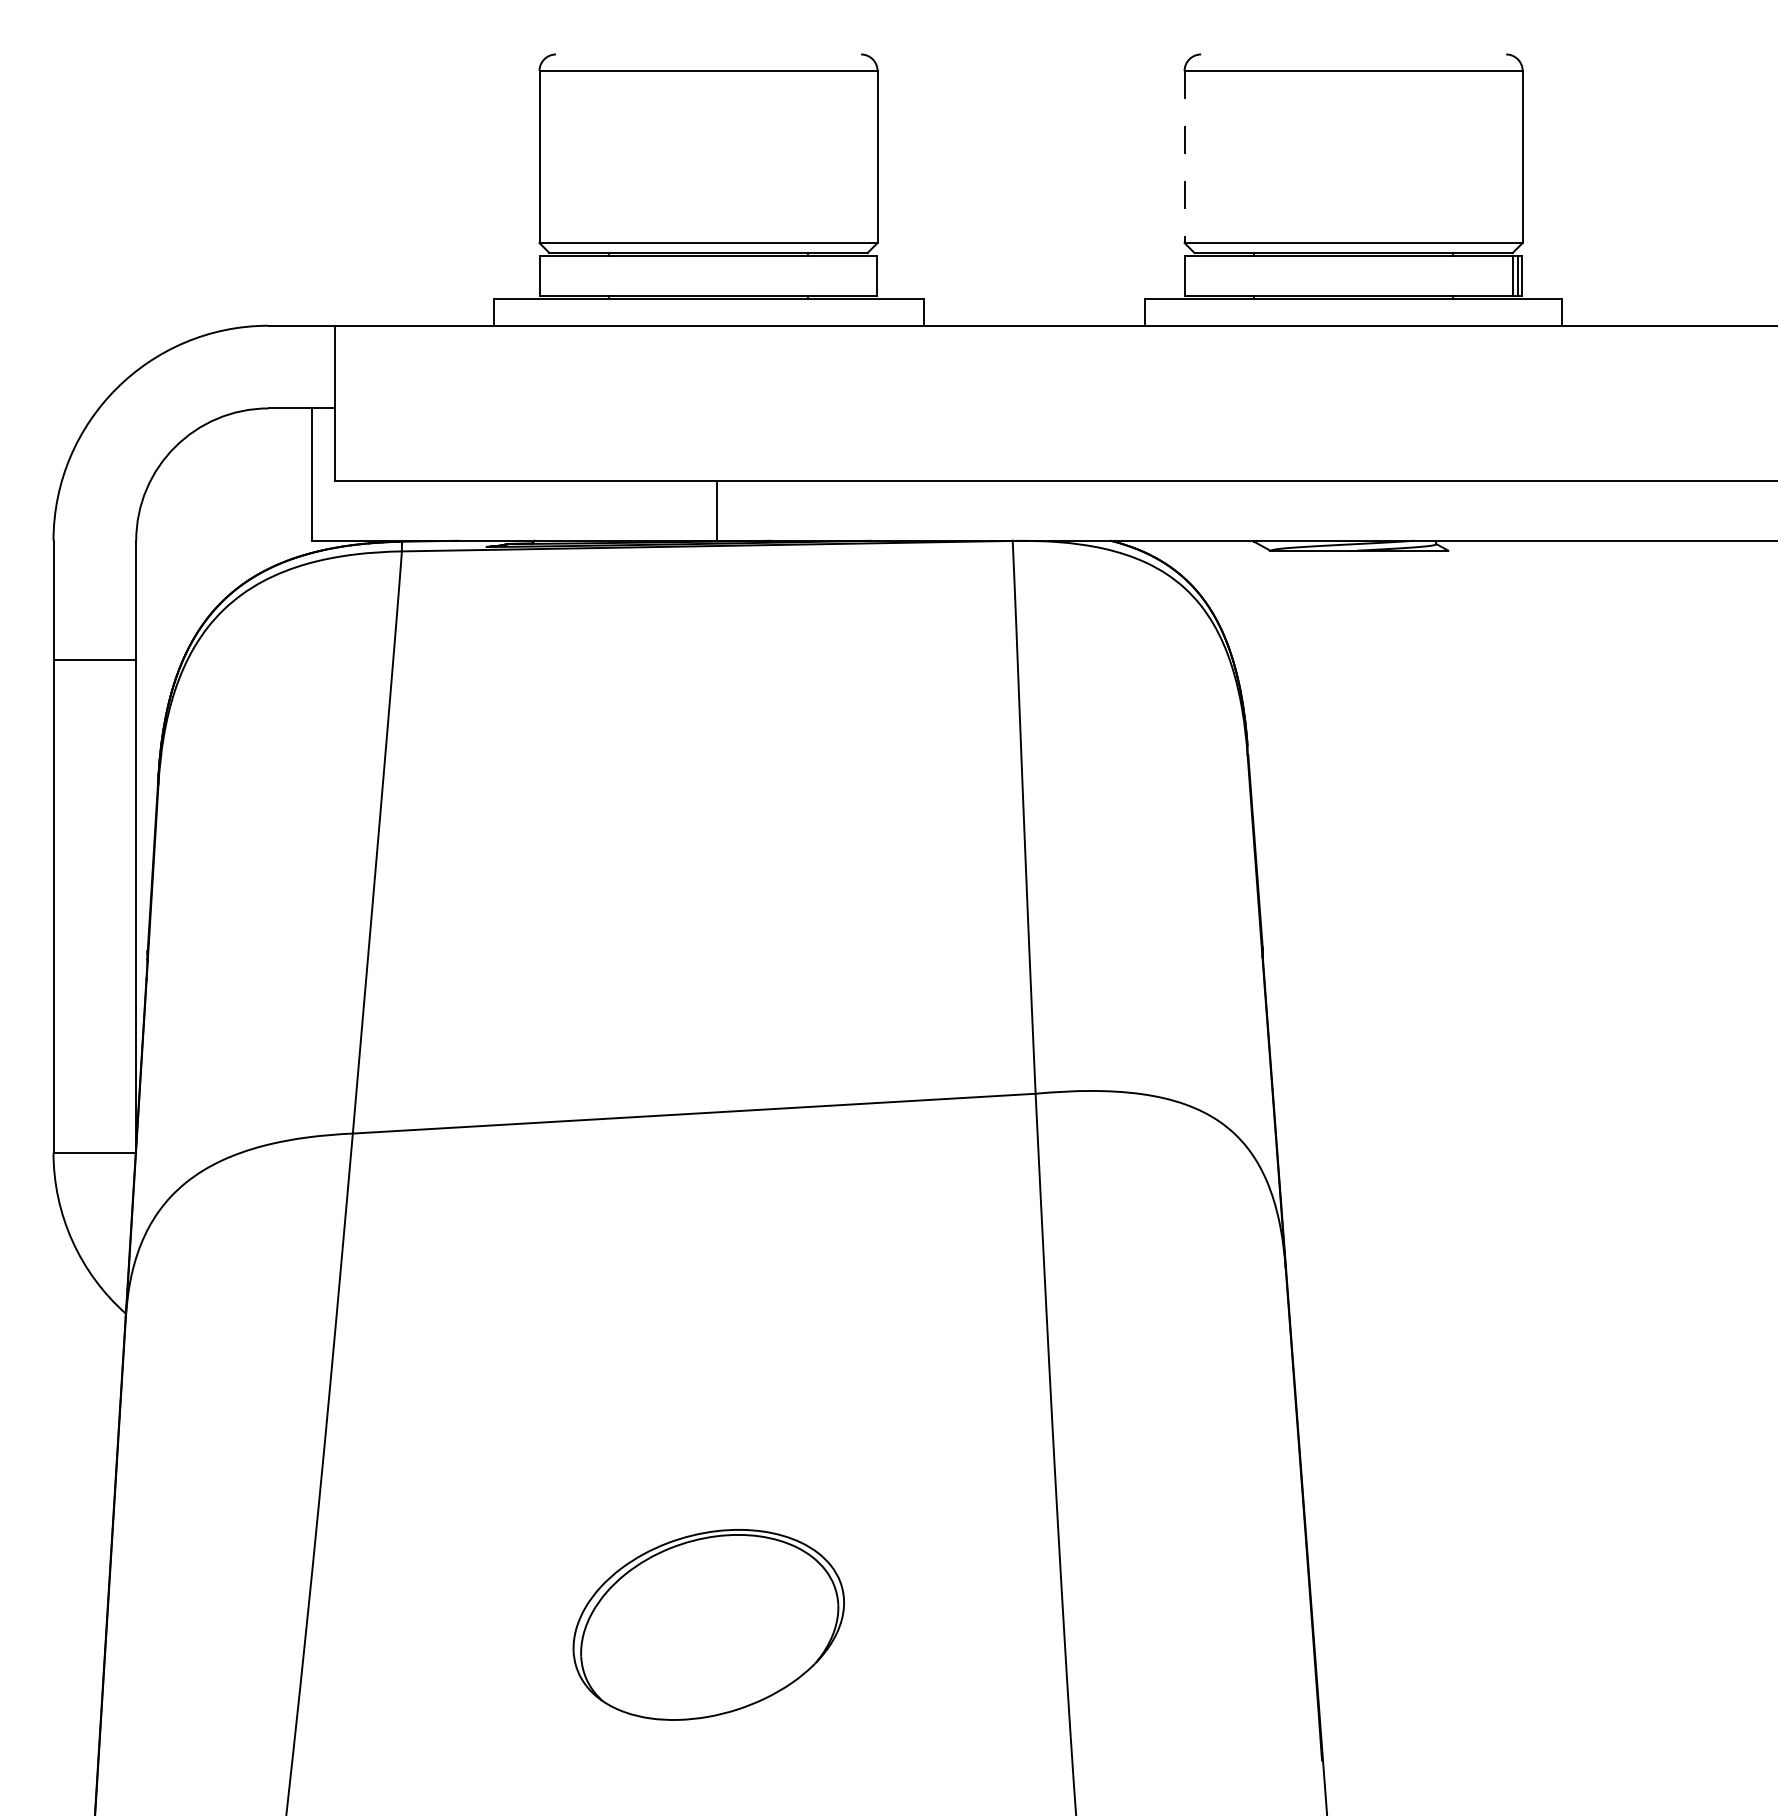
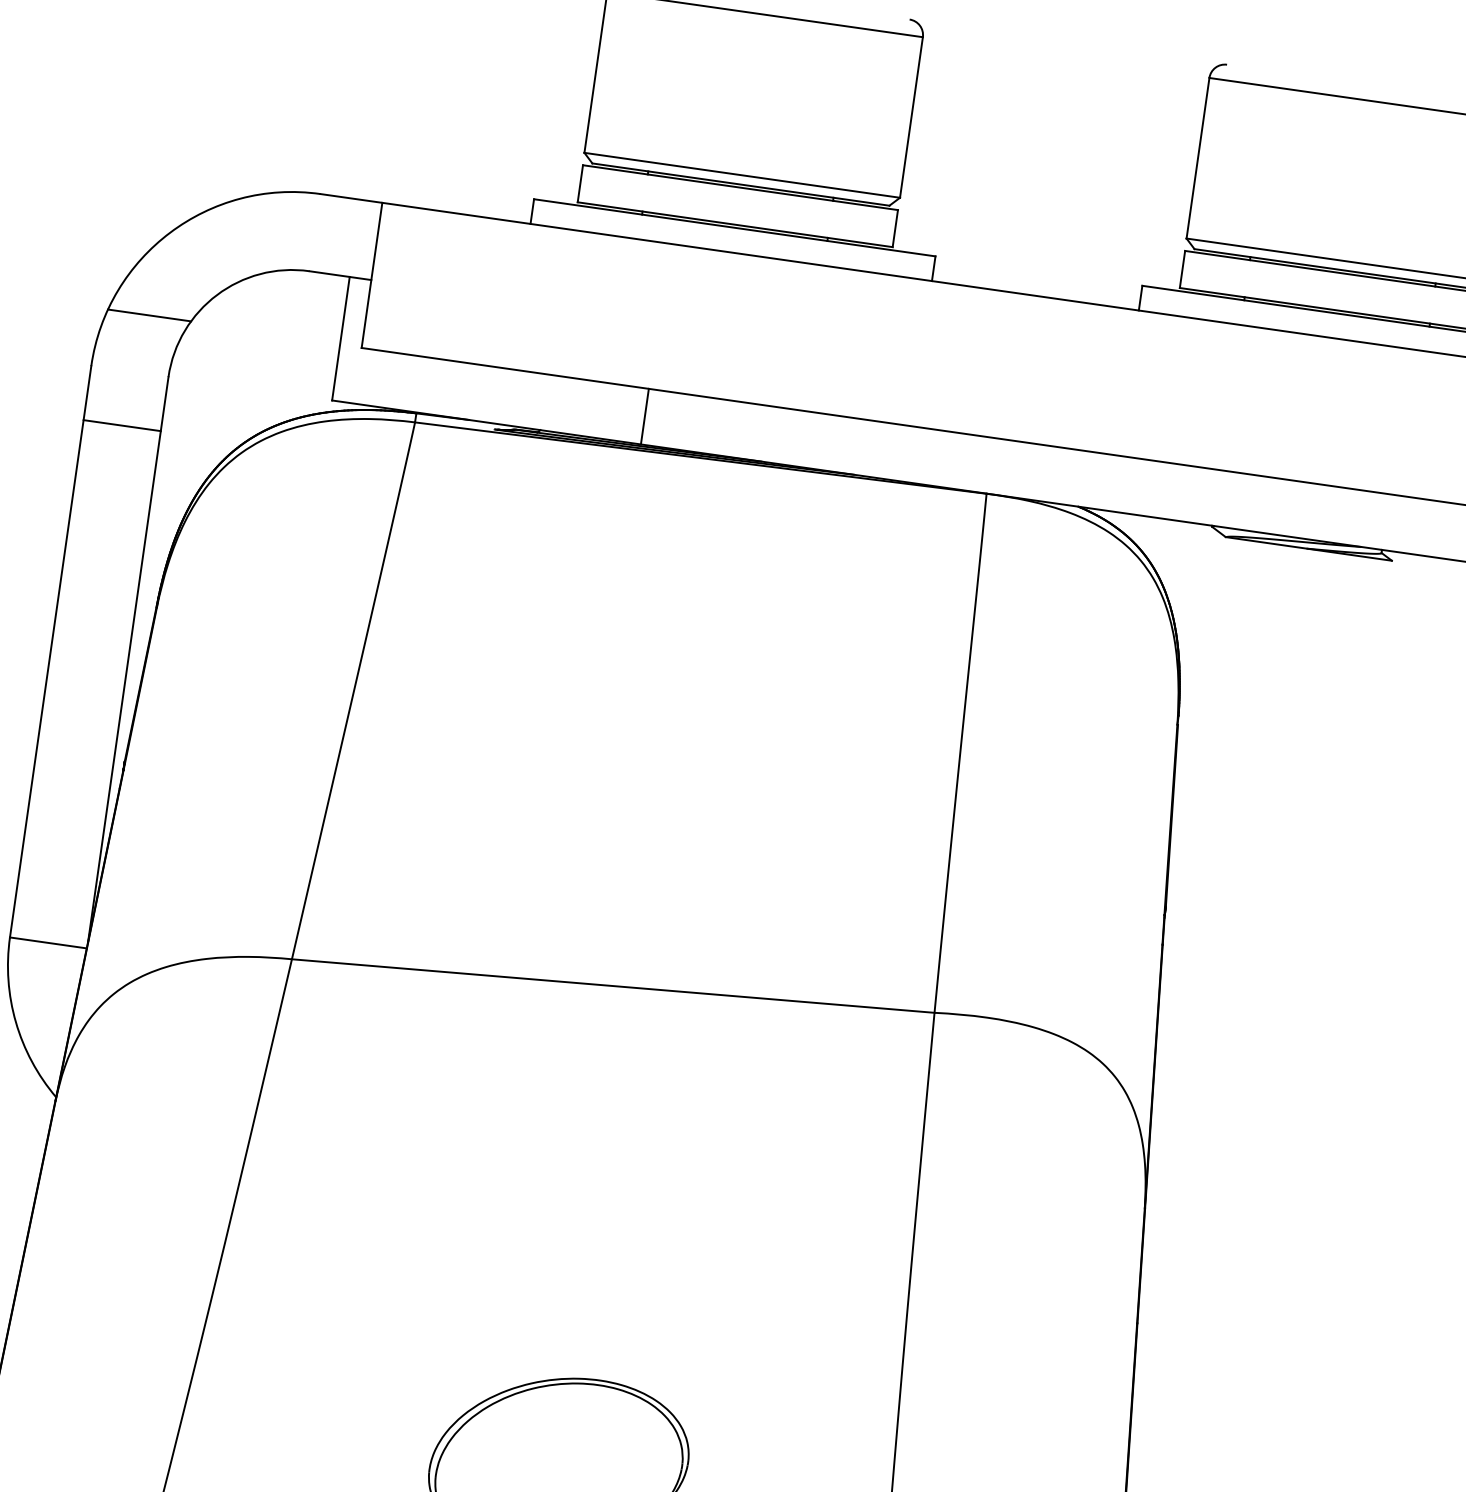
line: (1184, 157) -> (1197, 158), dashed -> solid
line: (106, 478) -> (149, 315), added
line: (717, 510) -> (645, 416), moved
line: (94, 659) -> (121, 425), moved

